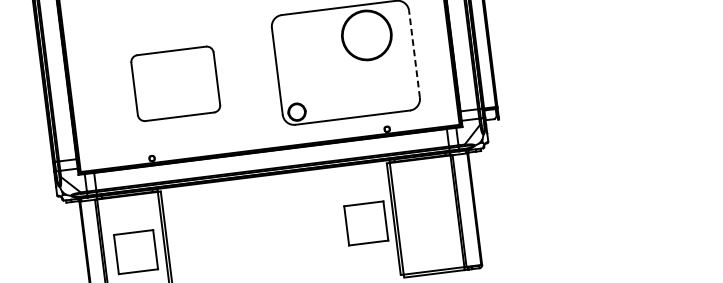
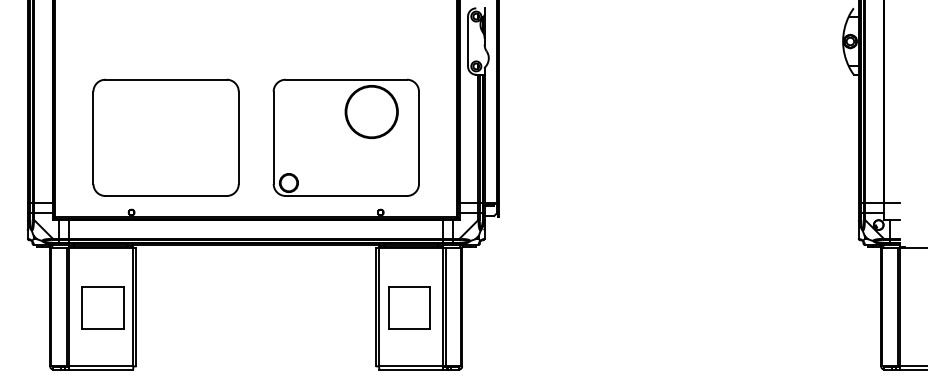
line: (414, 53) -> (419, 137), dashed -> solid
part: (175, 83) -> (165, 137), size x1.67
part: (366, 222) -> (409, 307), moved

